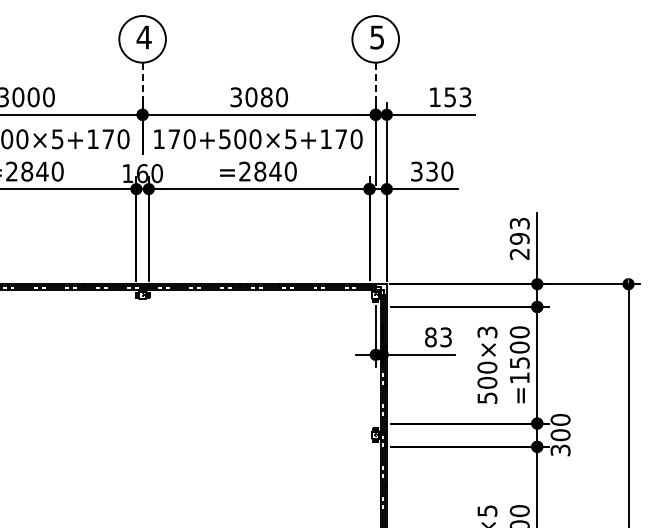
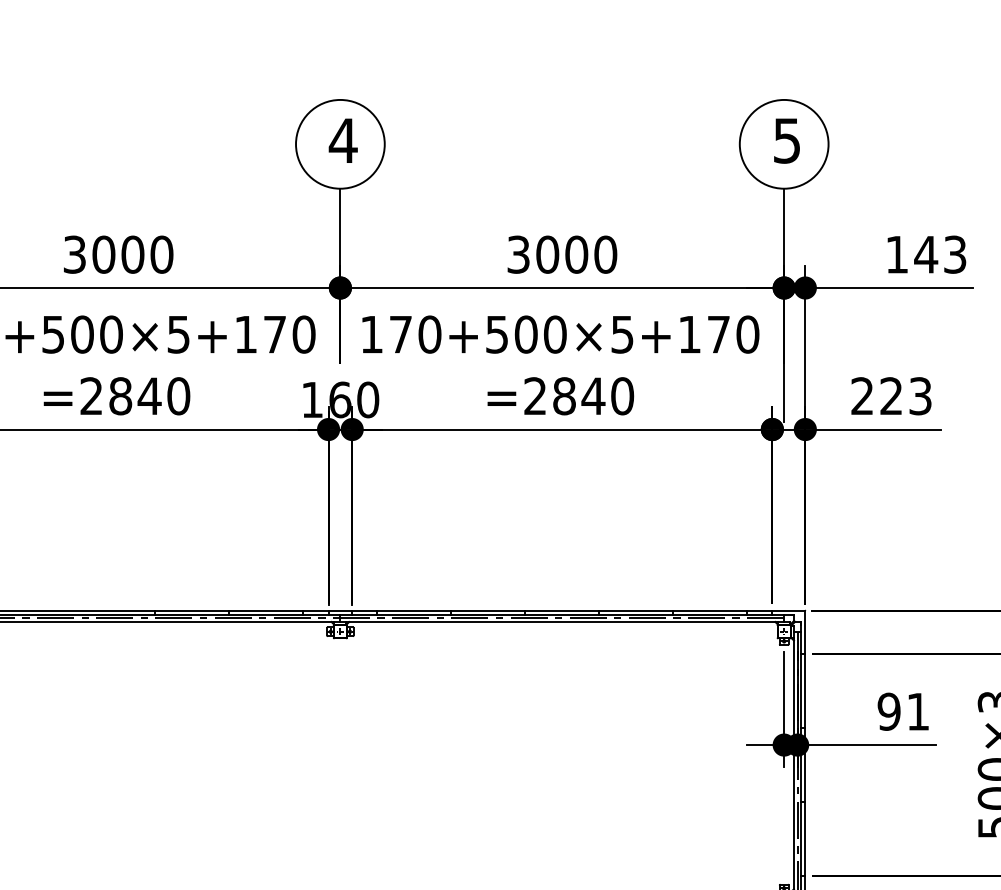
line: (142, 82) -> (340, 226), dashed -> solid
line: (375, 82) -> (783, 226), dashed -> solid
text: (266, 96) -> (576, 253), 3080 -> 3000
text: (450, 97) -> (926, 255), 153 -> 143
text: (432, 171) -> (892, 395), 330 -> 223
text: (437, 337) -> (901, 712), 83 -> 91

